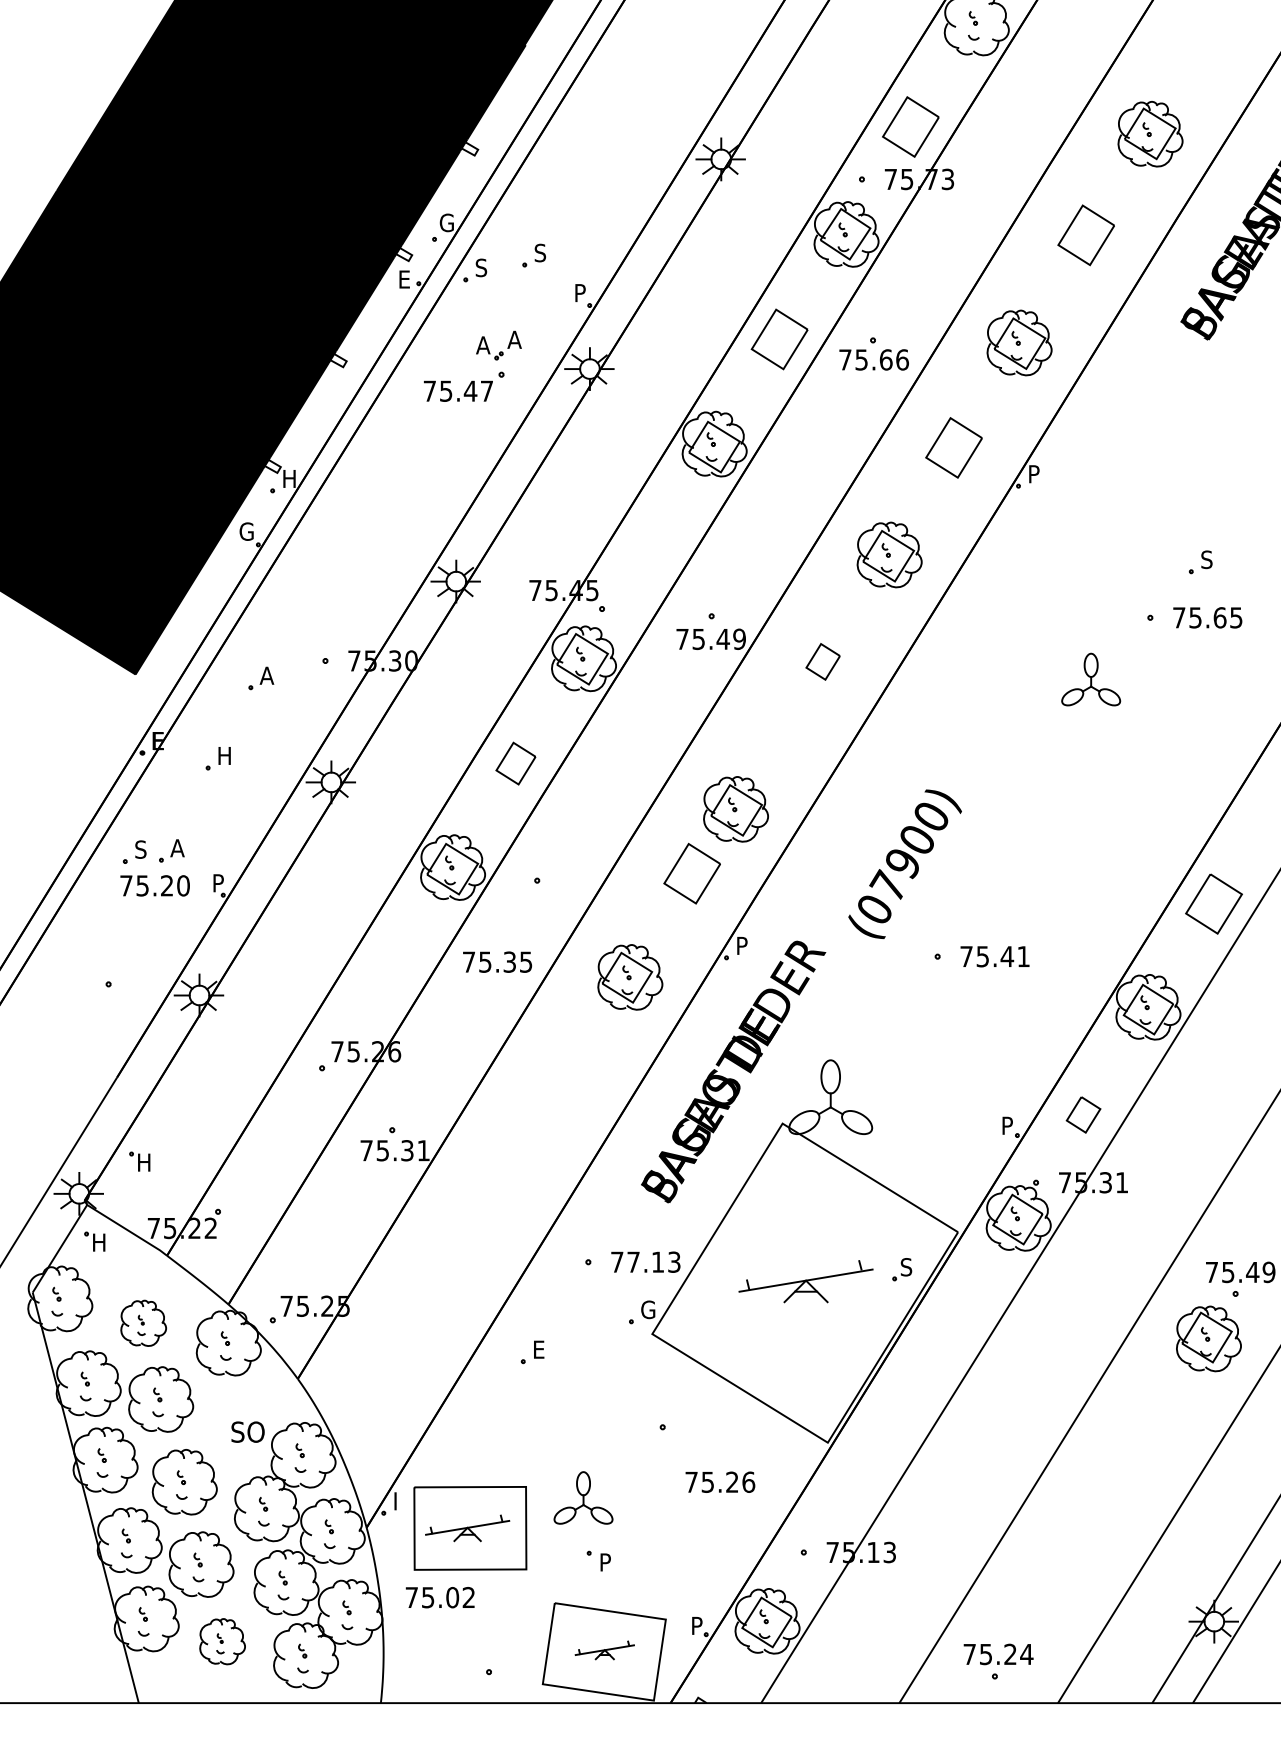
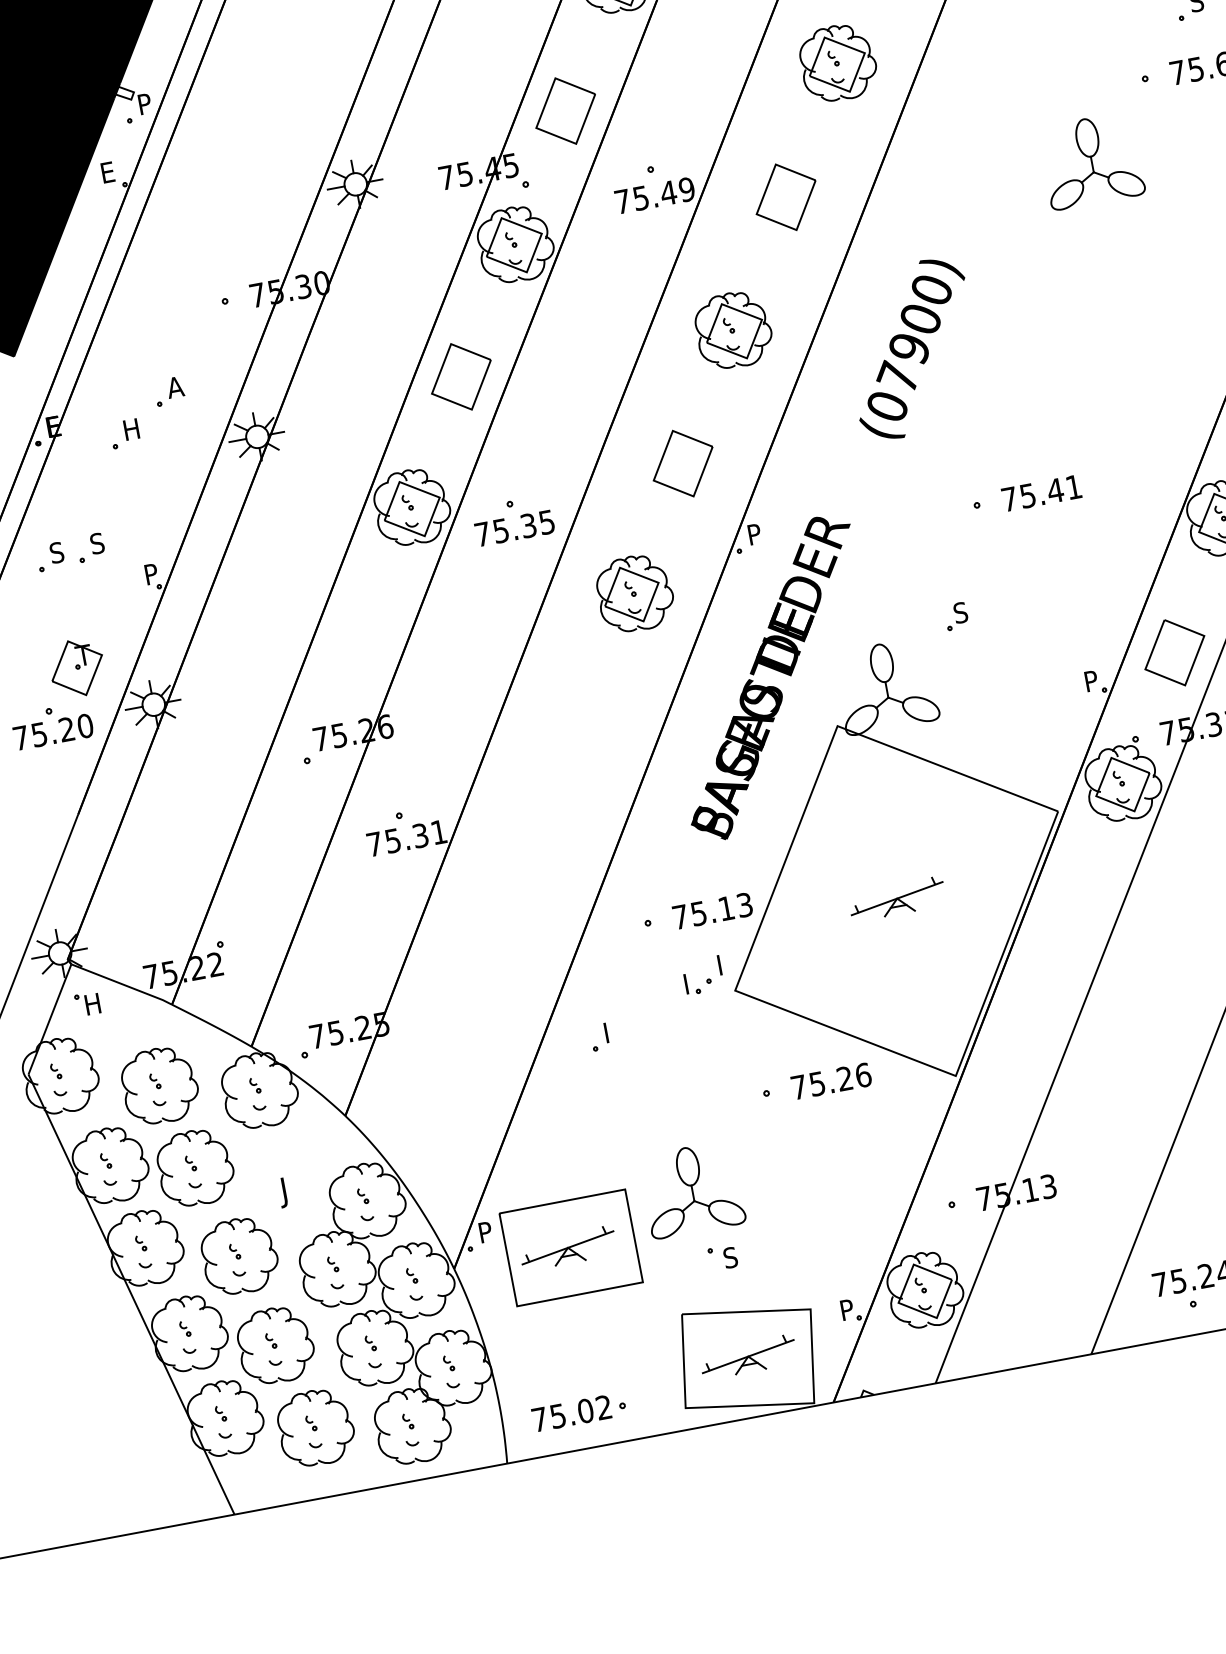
text: (290, 478) -> (147, 103), H -> P
text: (246, 531) -> (108, 172), G -> E
part: (647, 552) -> (564, 111), added
part: (822, 661) -> (785, 197), size x1.67
part: (261, 678) -> (169, 391), moved
part: (1090, 679) -> (1090, 160), size x1.43
part: (515, 763) -> (460, 376), size x1.43
part: (735, 809) -> (733, 330), moved
text: (177, 848) -> (97, 543), A -> S
text: (904, 864) -> (911, 349), moved
text: (154, 885) -> (52, 731), moved
part: (139, 951) -> (76, 667), added
text: (497, 961) -> (514, 527), moved
part: (1083, 1114) -> (1174, 652), size x1.67
part: (139, 1161) -> (121, 904), removed
text: (633, 1261) -> (698, 912), 77.13 -> 75.13
part: (902, 1269) -> (956, 616), moved
part: (805, 1281) -> (896, 899), size x0.62
text: (648, 1309) -> (725, 963), G -> I
part: (616, 1321) -> (692, 984), added
part: (143, 1323) -> (159, 1085), size x1.43
text: (540, 1349) -> (612, 1031), E -> I
text: (246, 1434) -> (299, 1189), SO -> J
text: (720, 1481) -> (831, 1080), moved
text: (400, 1497) -> (485, 1227), I -> P
part: (583, 1497) -> (692, 1189), size x1.43
text: (605, 1562) -> (730, 1257), P -> S
text: (439, 1597) -> (570, 1413), moved
part: (222, 1641) -> (315, 1427), size x1.43
part: (604, 1650) -> (748, 1357), size x1.43

